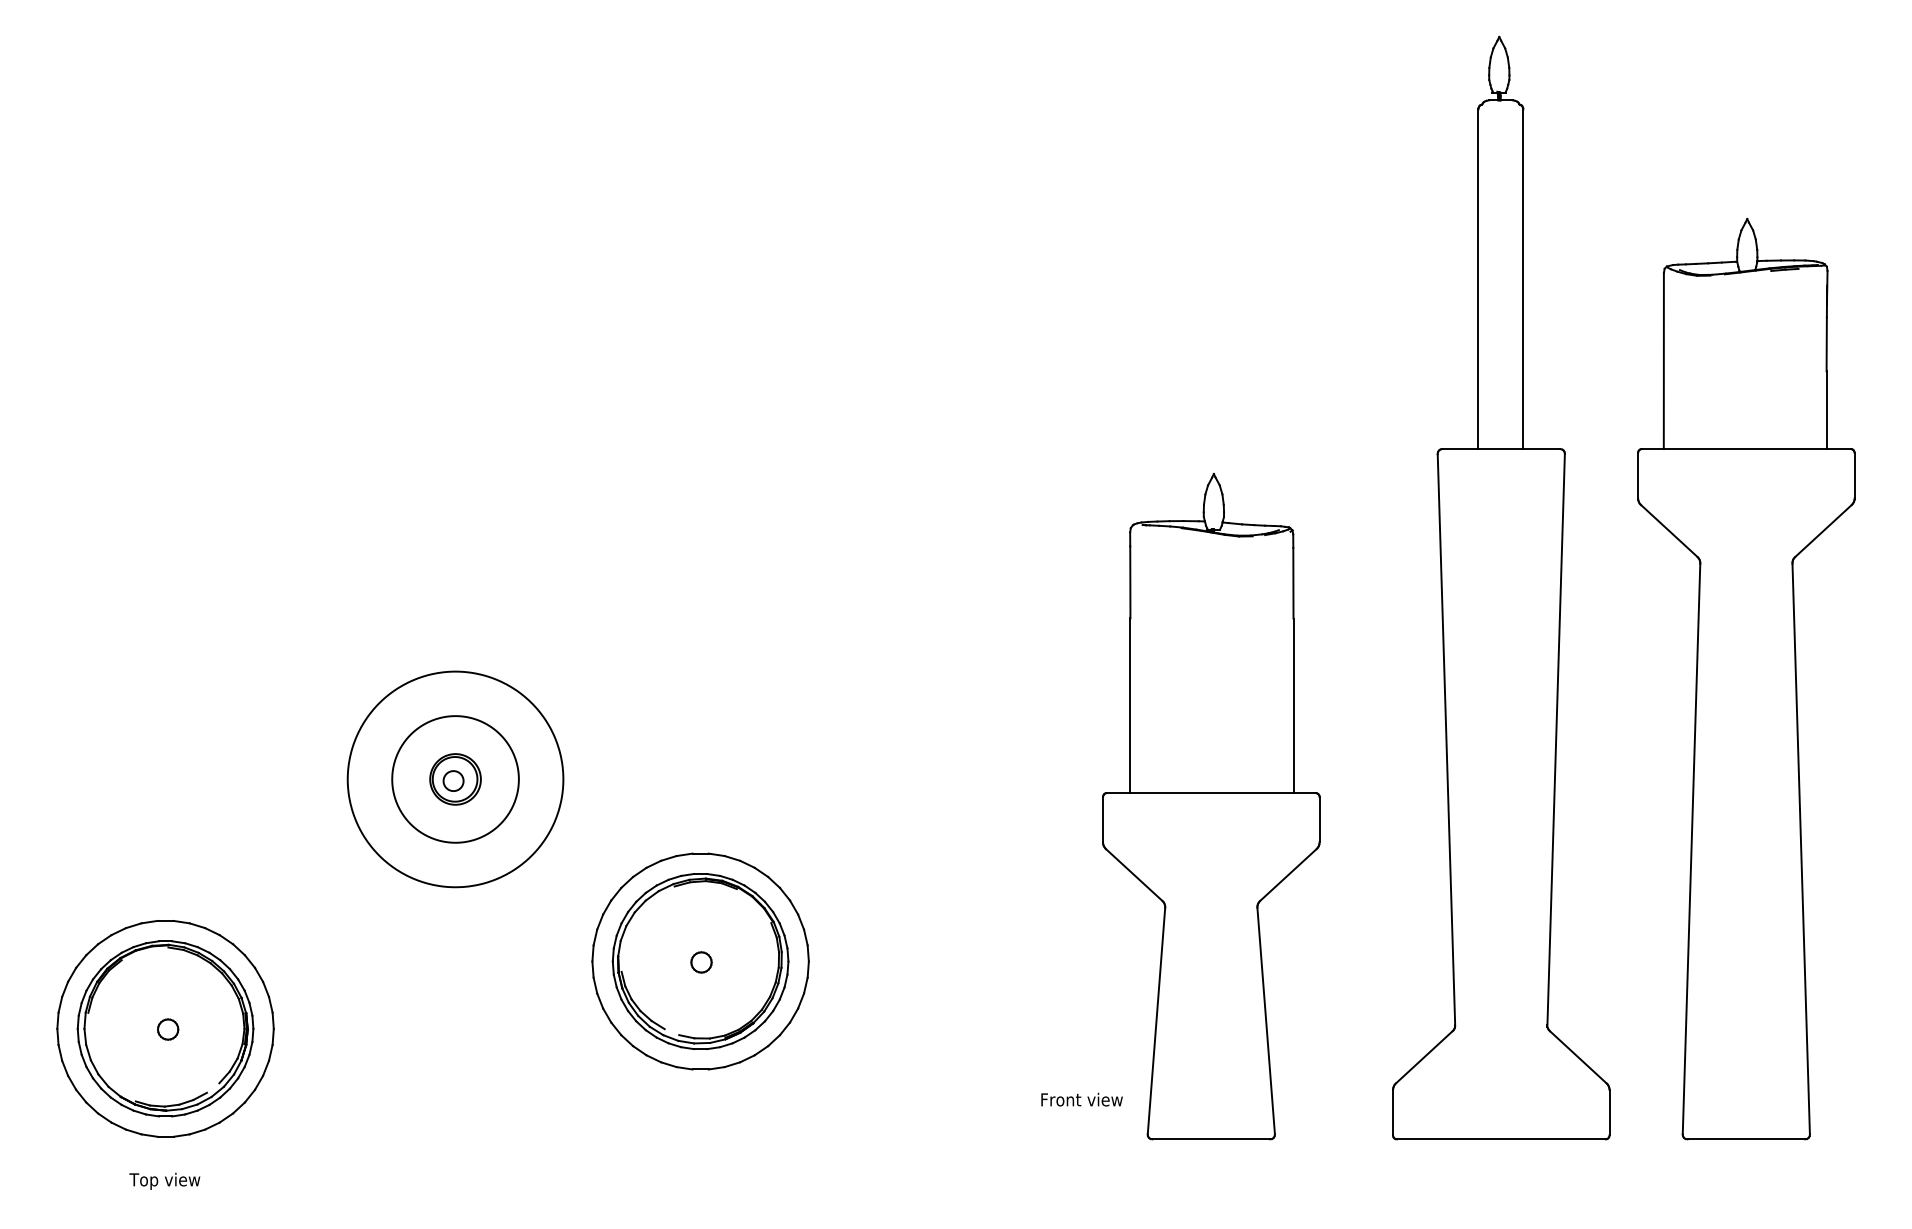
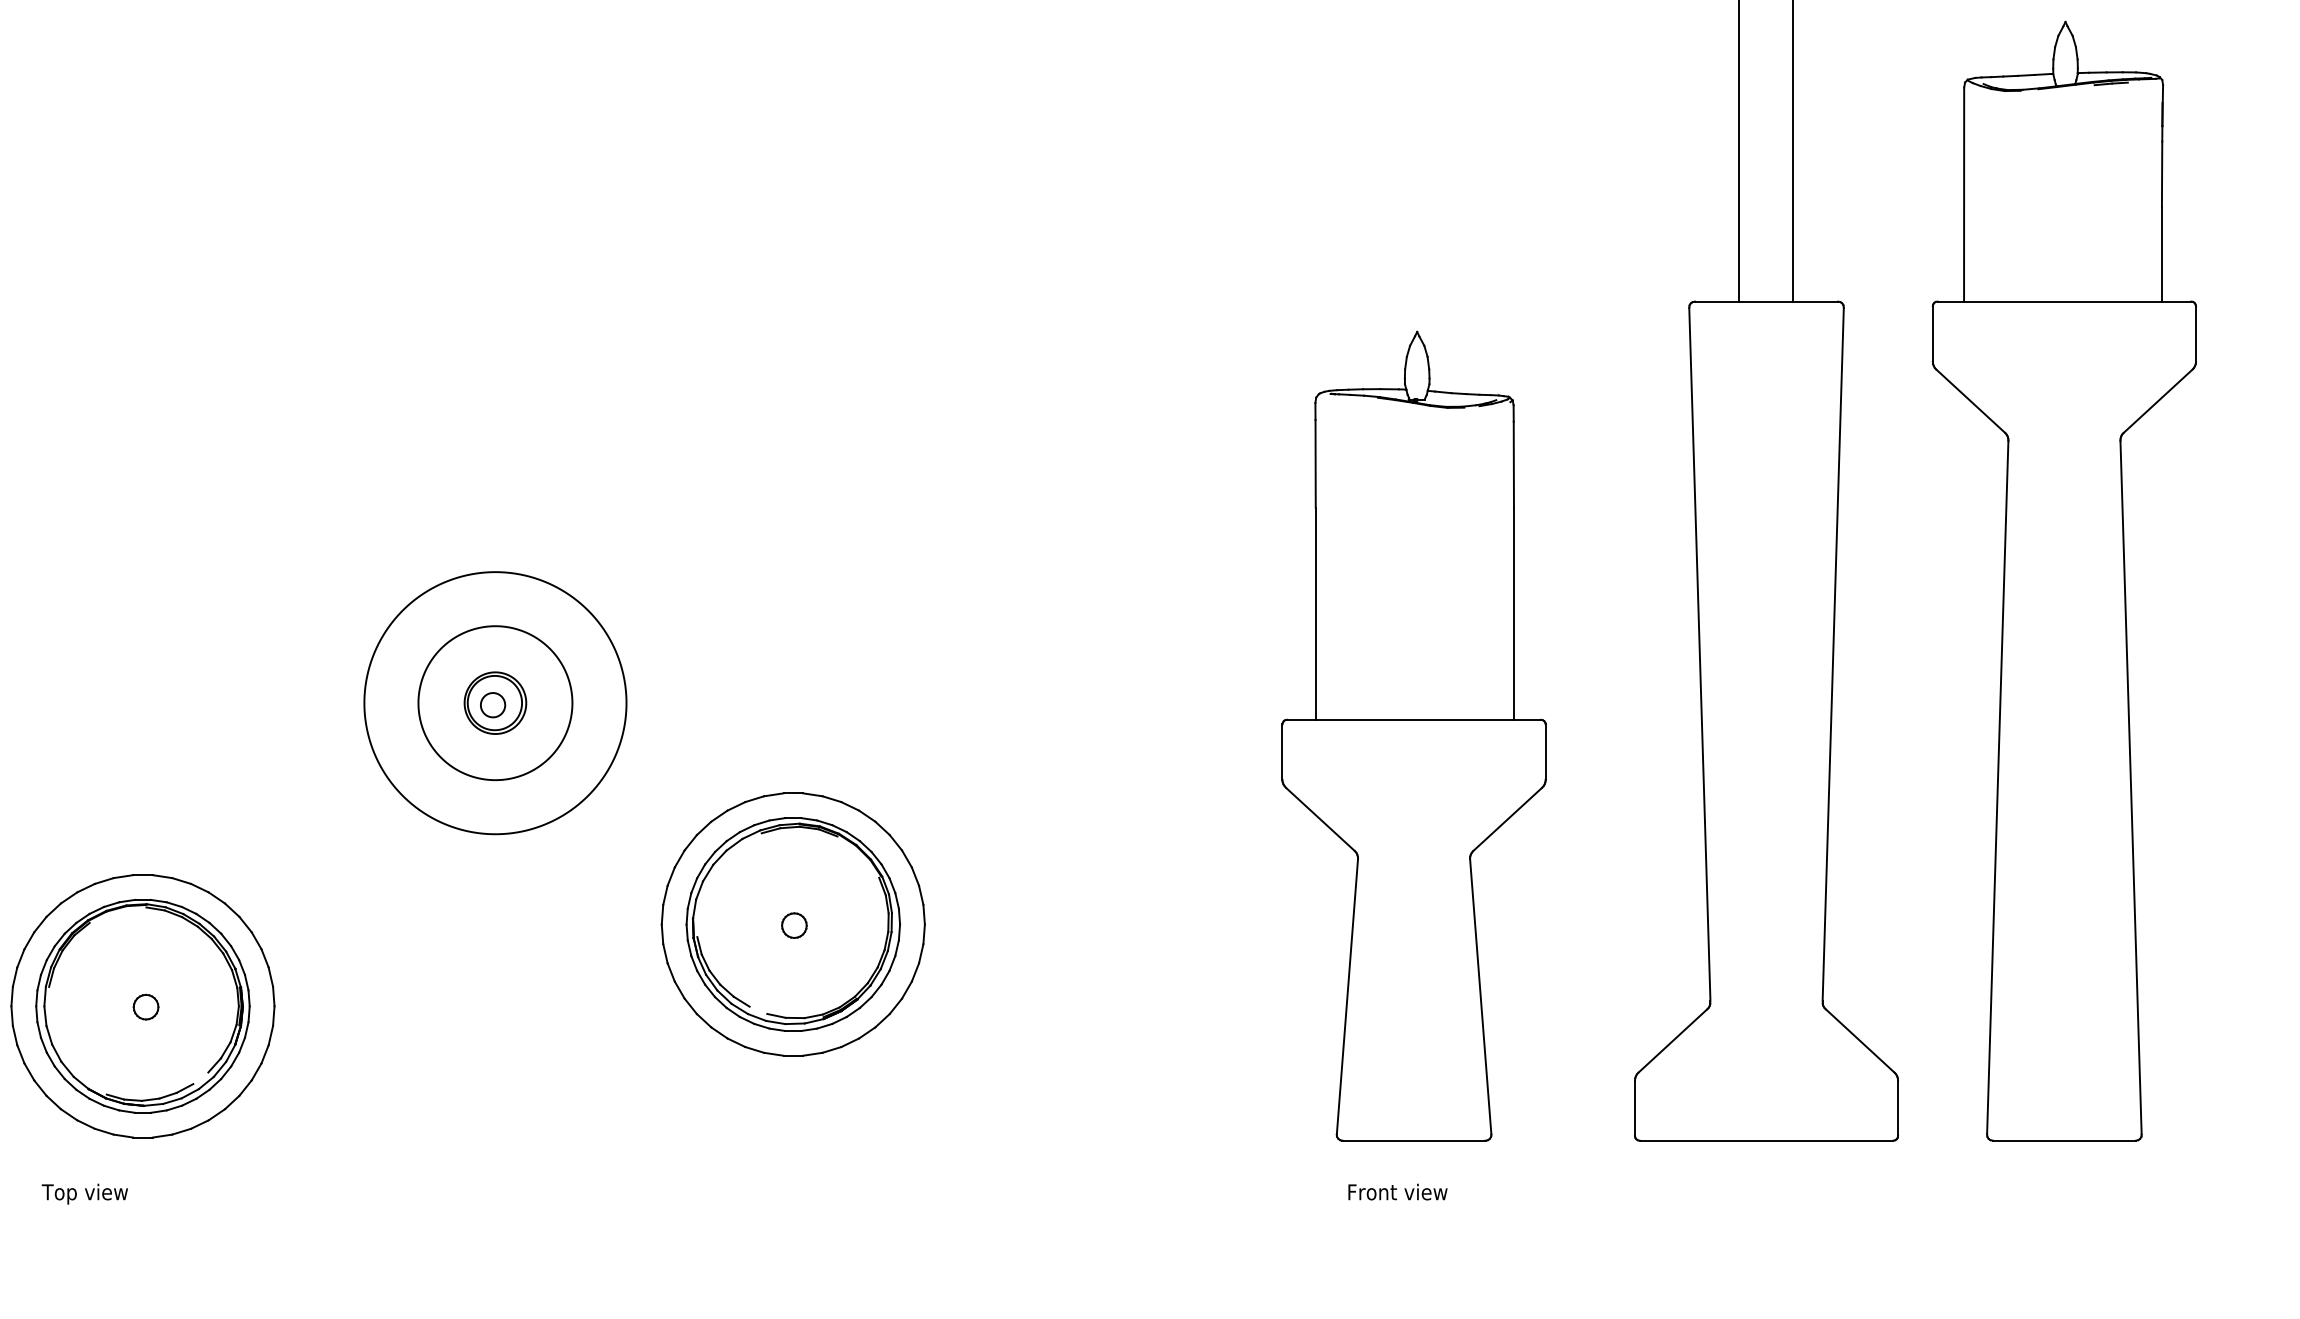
text: (1081, 1099) -> (1397, 1191), moved
text: (164, 1180) -> (84, 1193), moved

